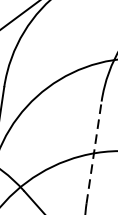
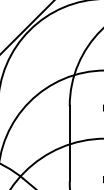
line: (93, 152) -> (69, 143), dashed -> solid

